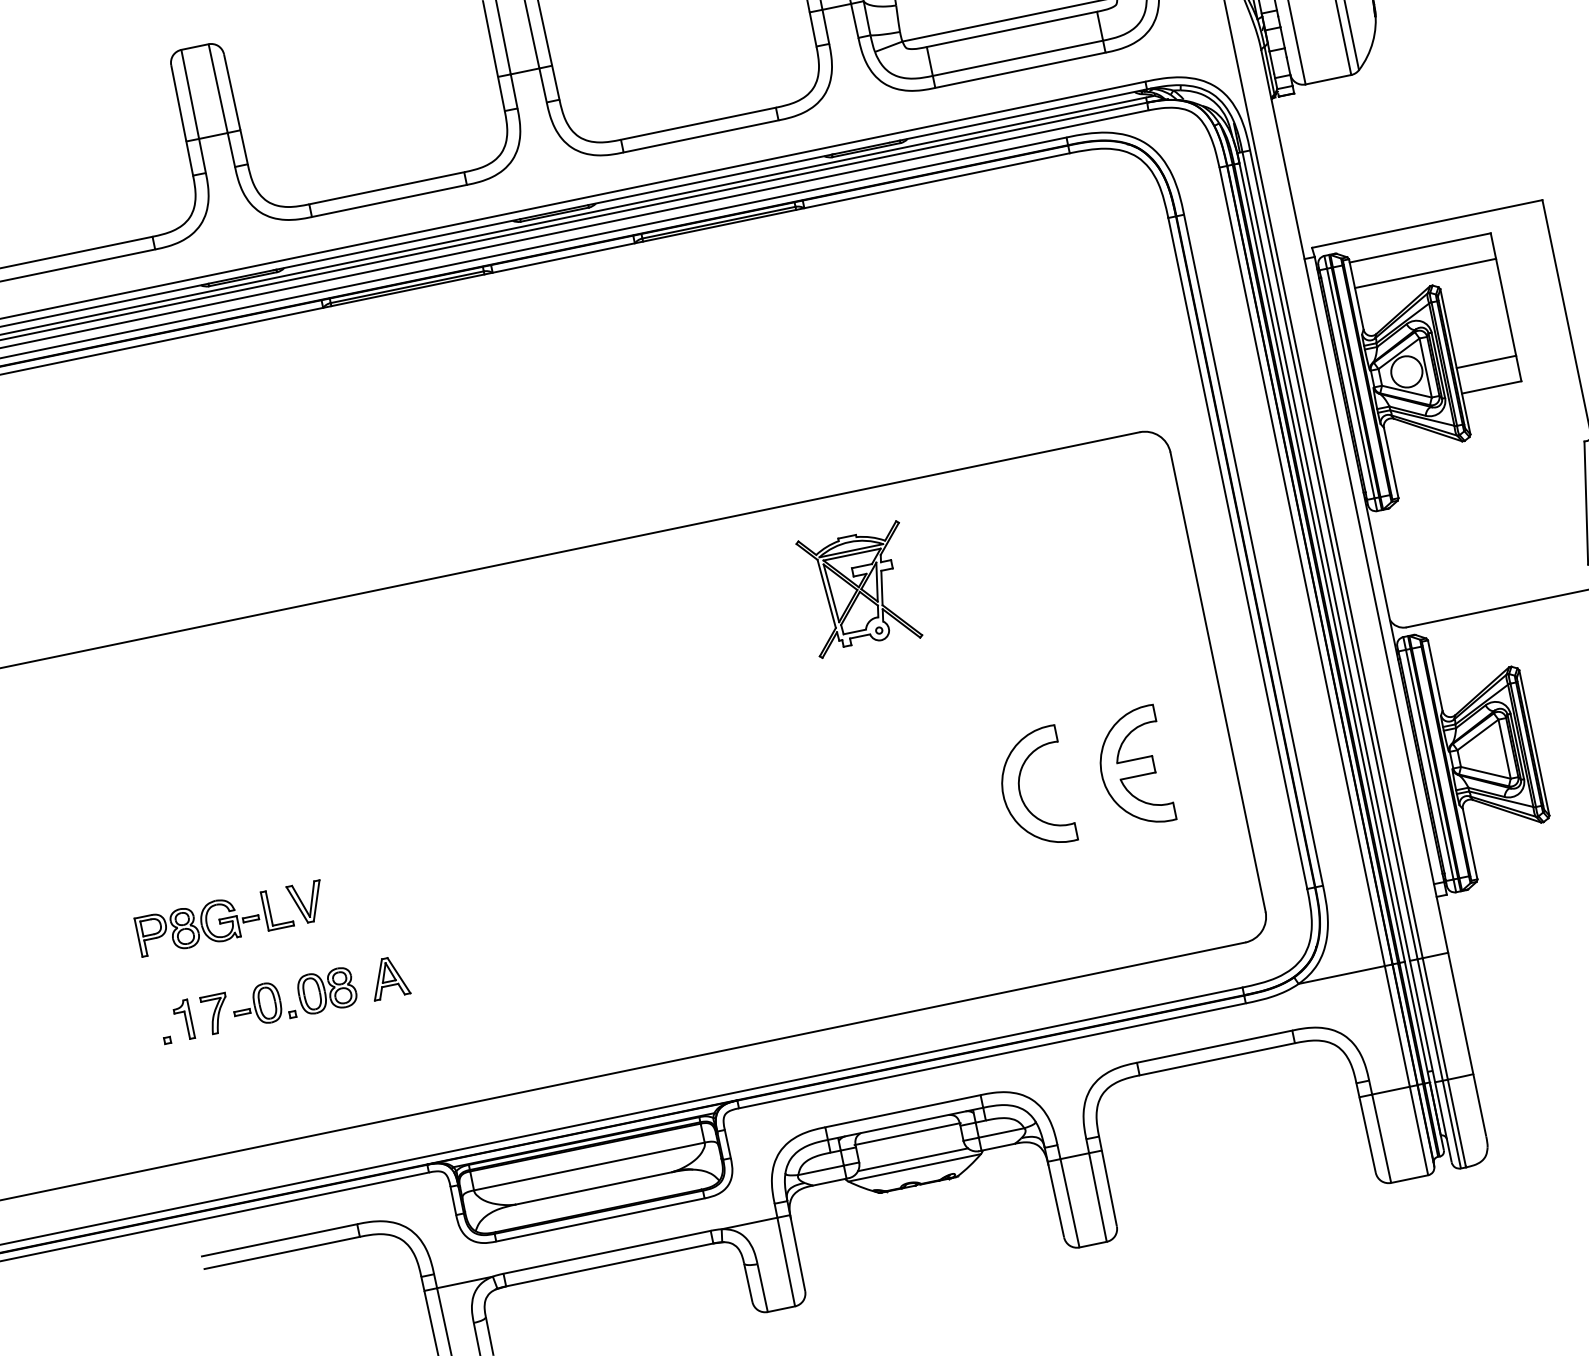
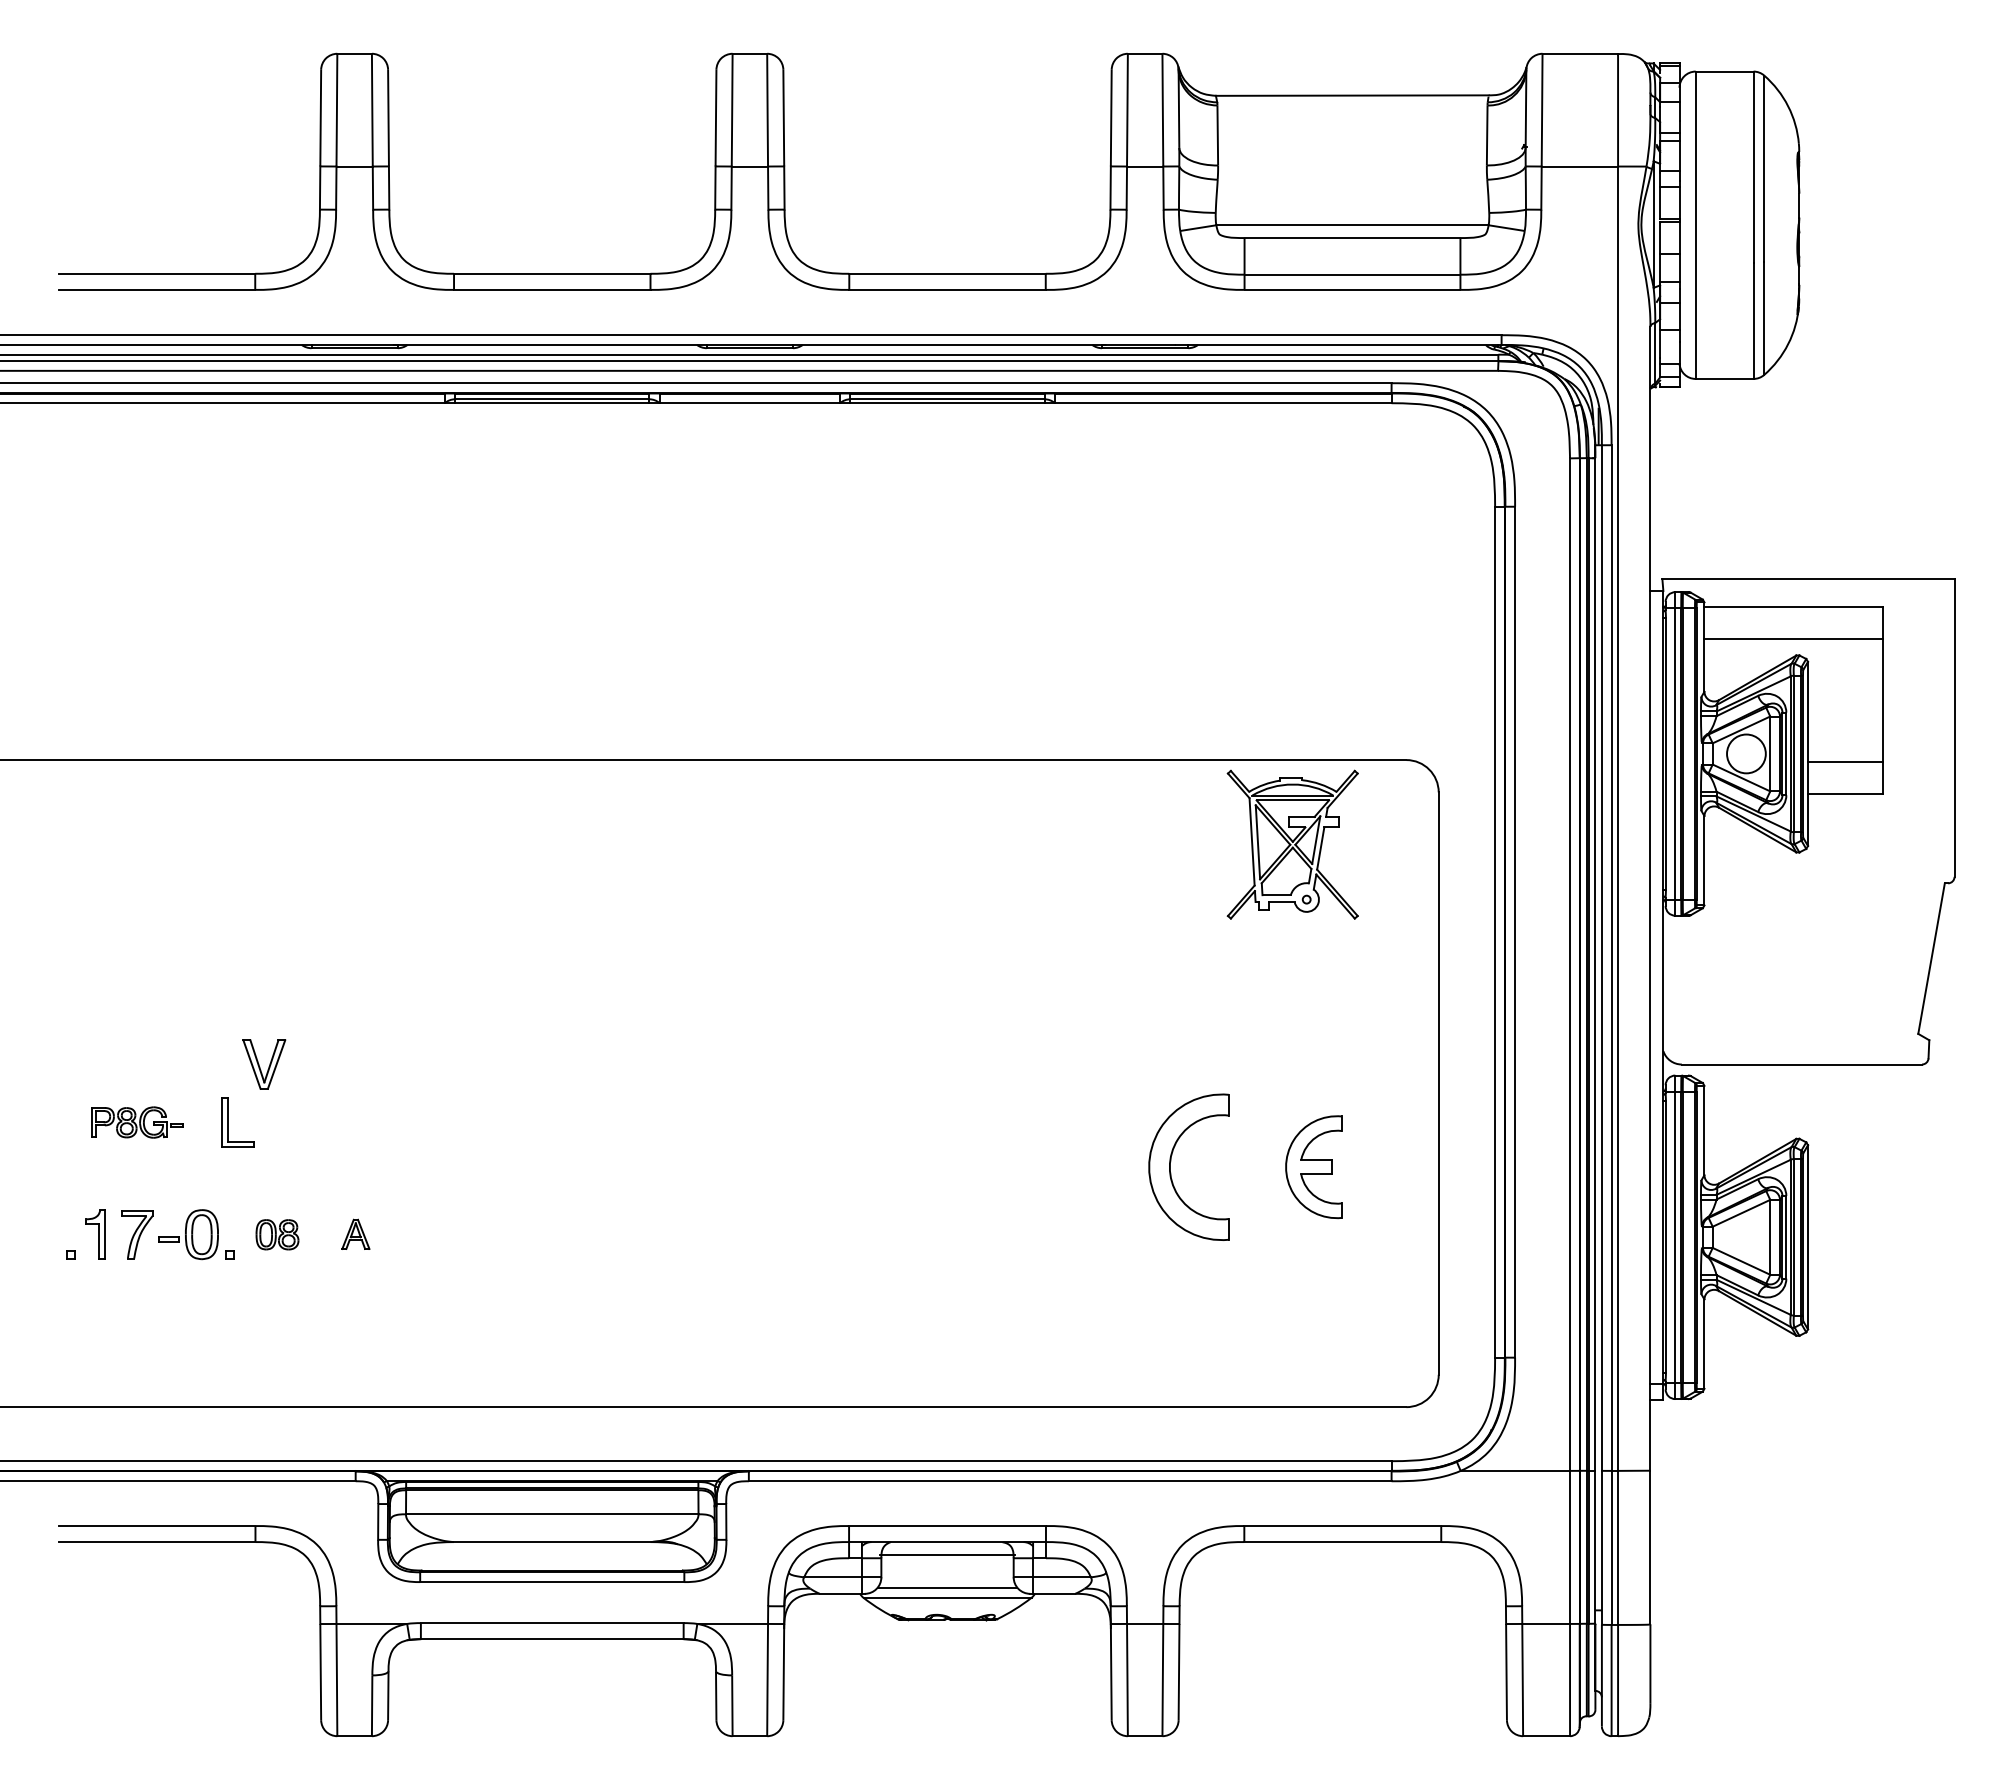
part: (859, 589) -> (1292, 844), moved
part: (1132, 767) -> (1313, 1166), size x0.7
part: (307, 902) -> (264, 1064), moved
part: (198, 925) -> (137, 1122), size x0.6
part: (388, 977) -> (355, 1234), size x0.6
part: (326, 990) -> (277, 1234), size x0.6

